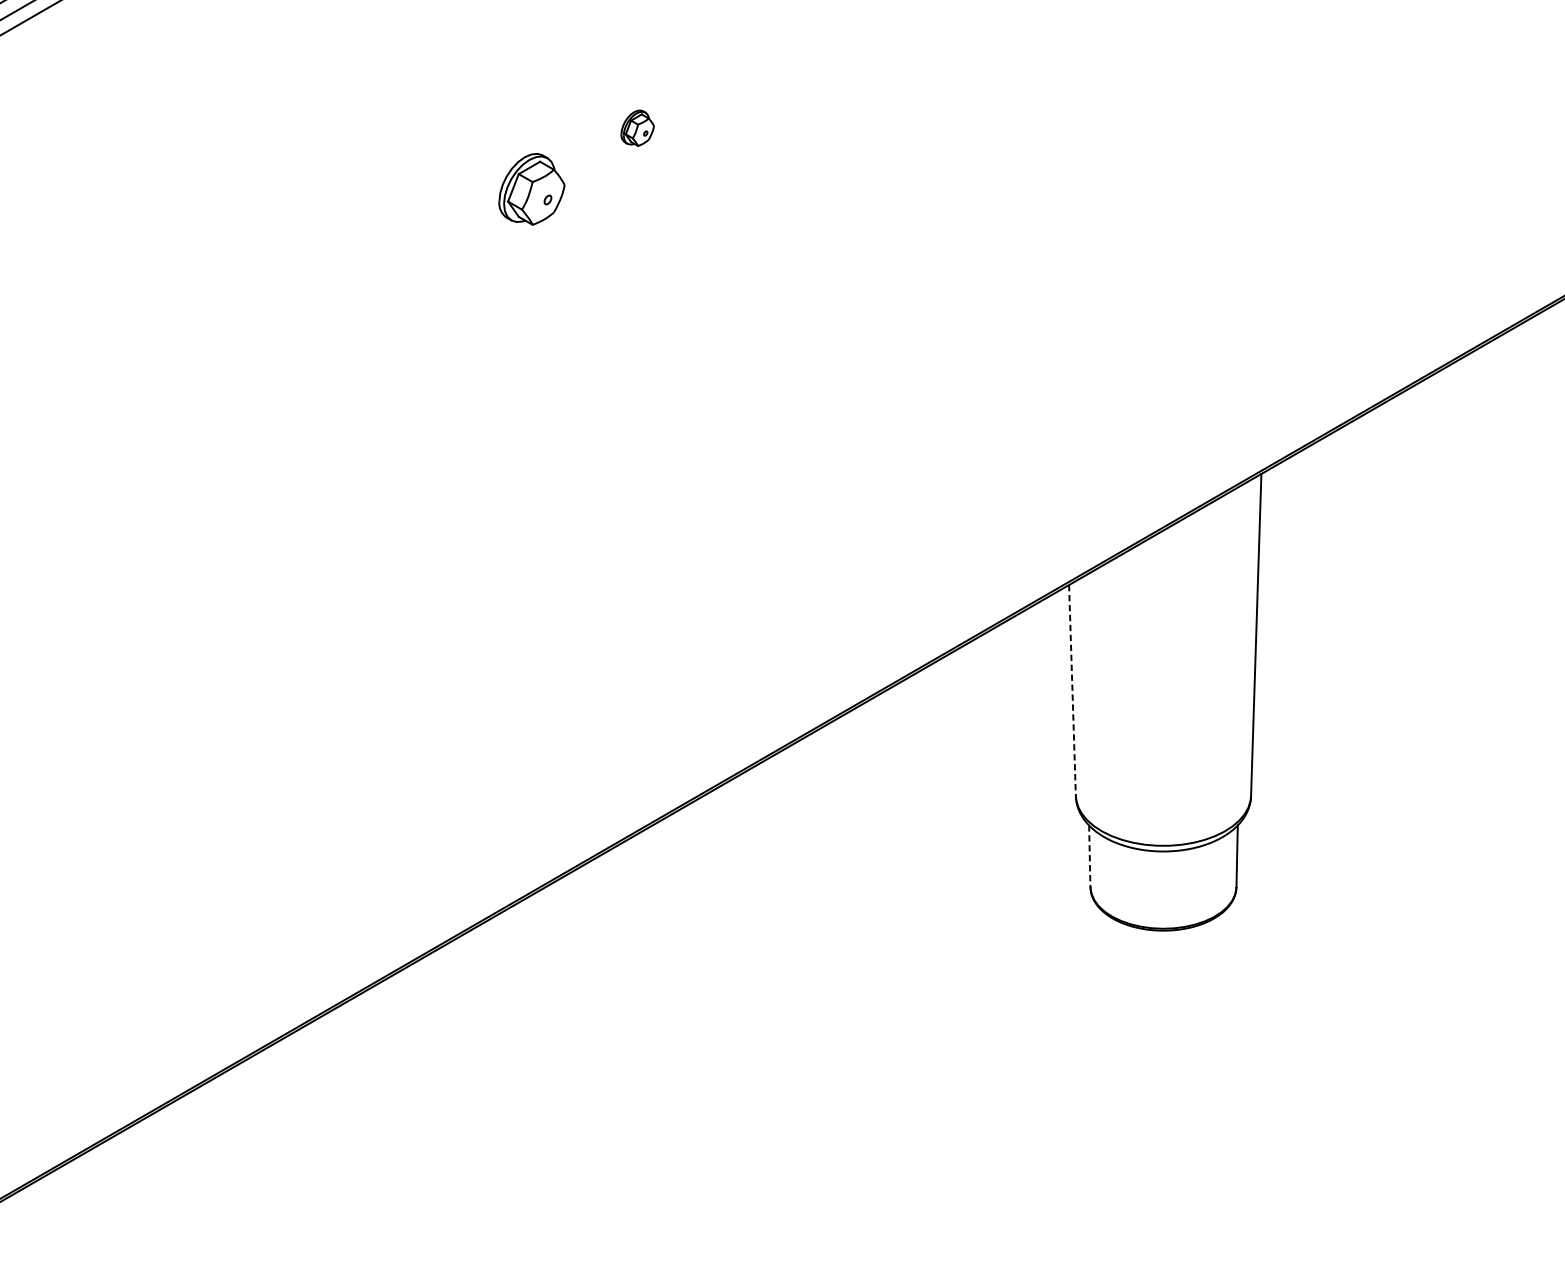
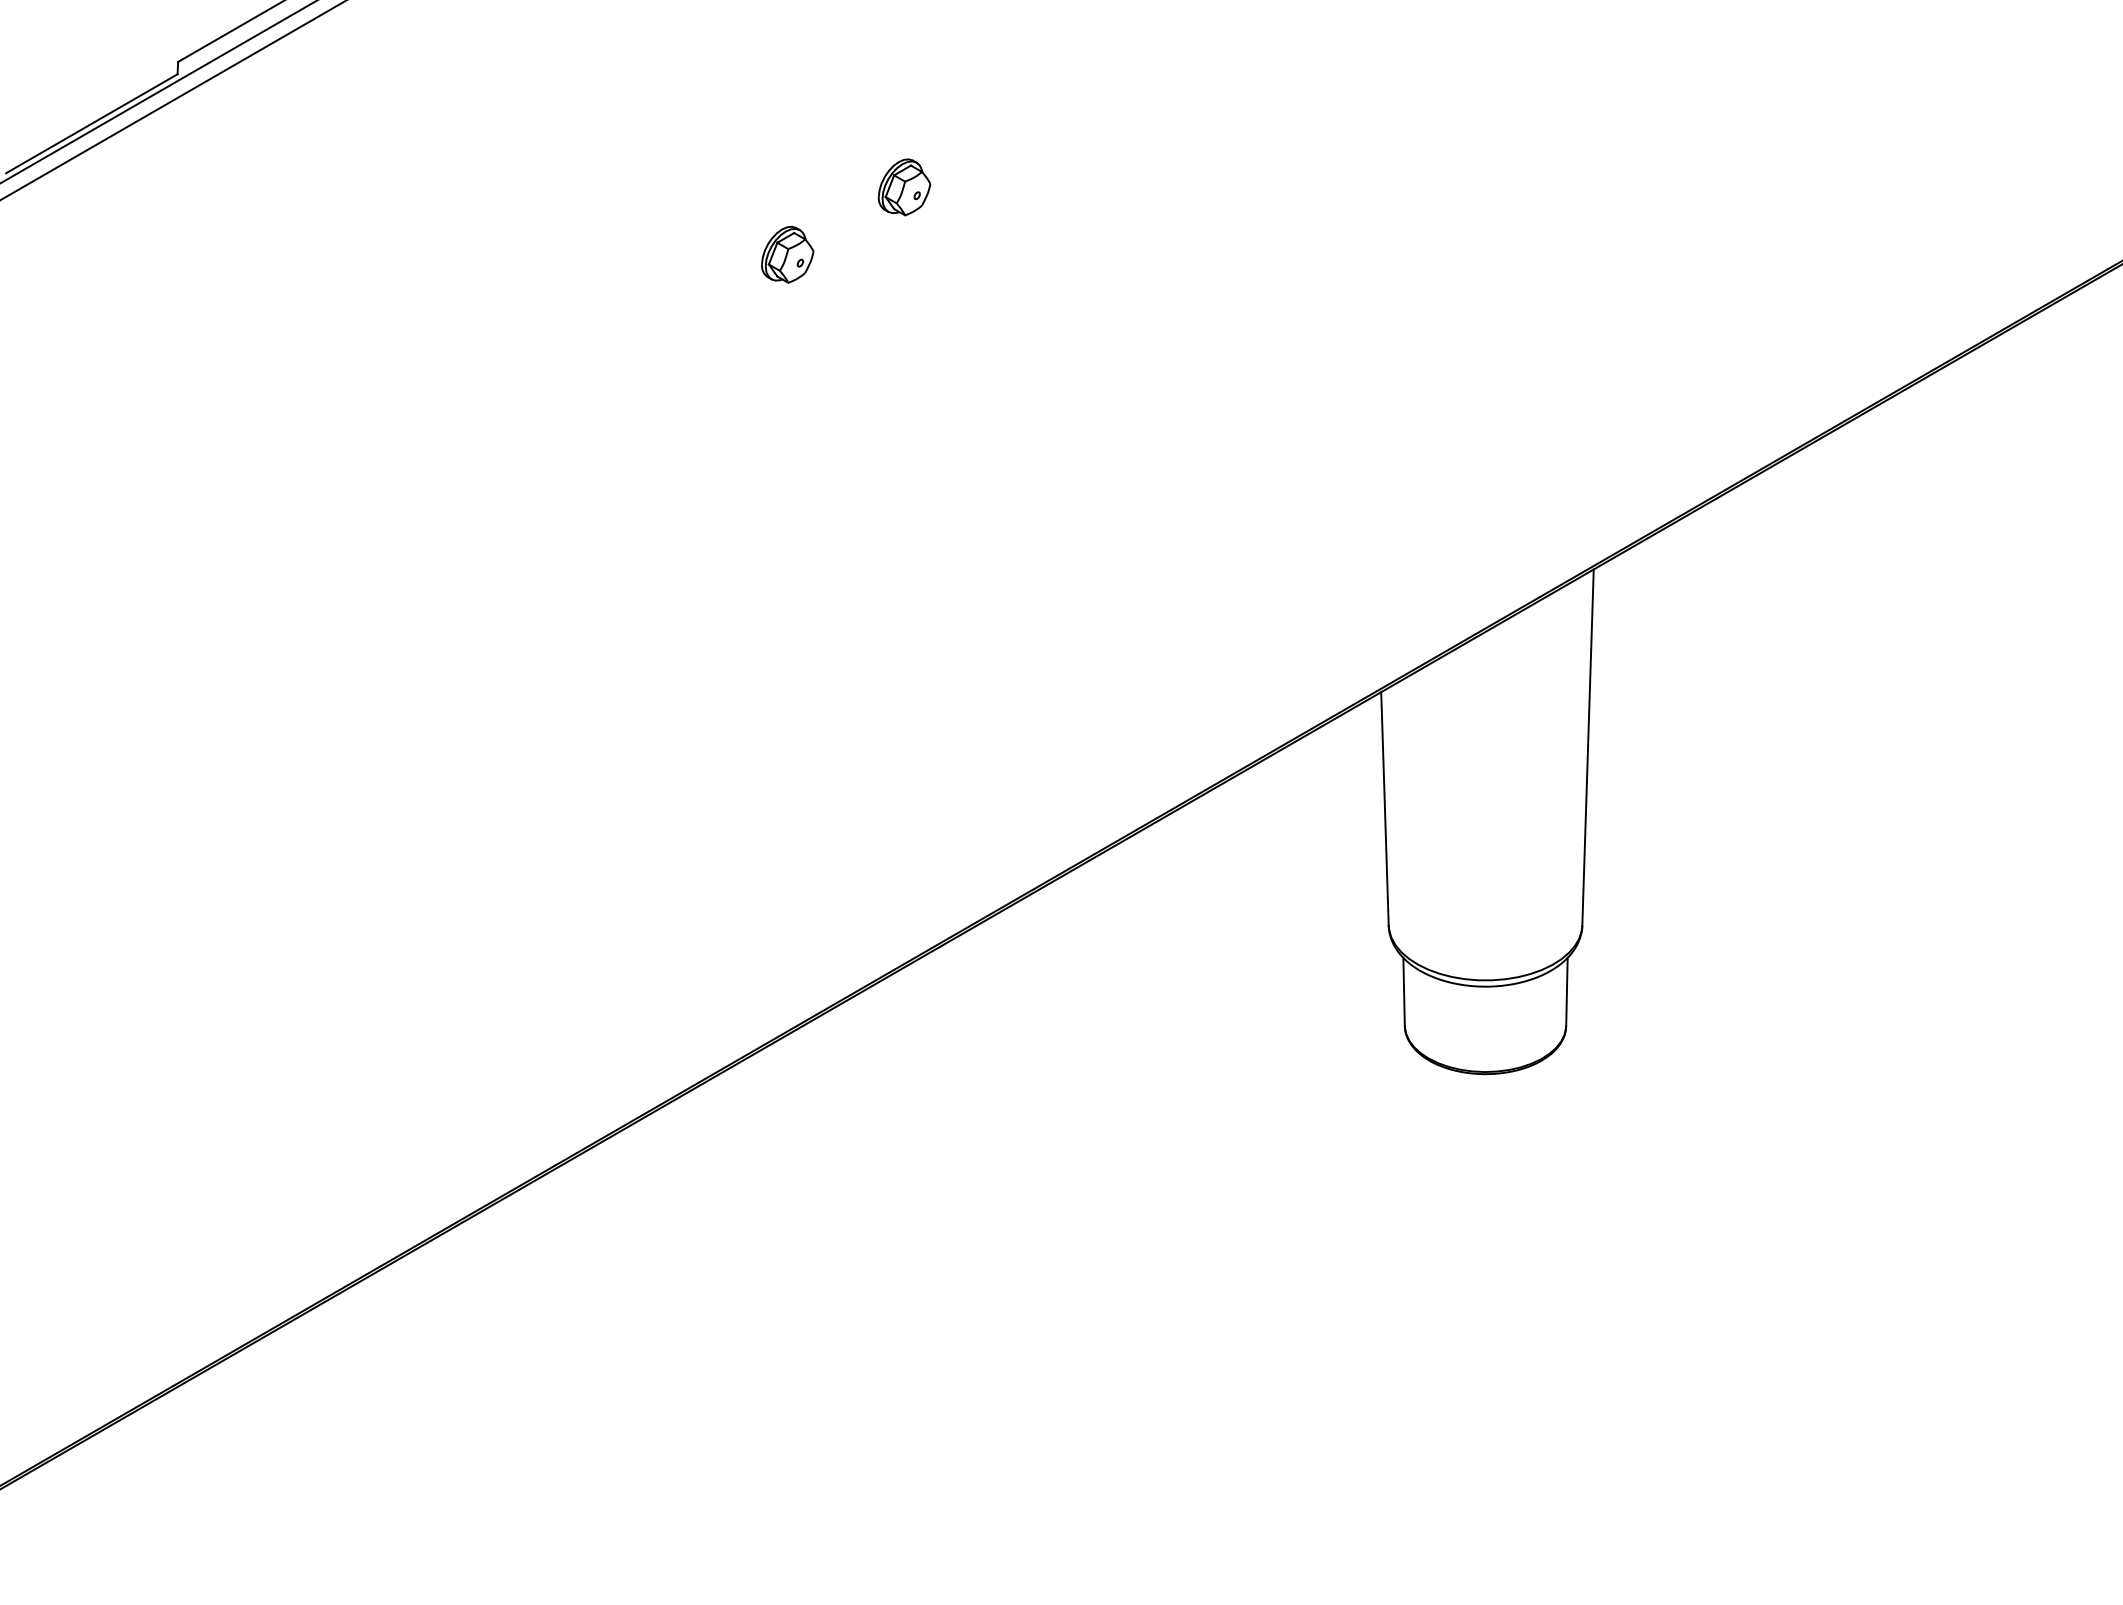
part: (637, 128) -> (904, 187), size x1.43
part: (531, 188) -> (787, 254), size x0.71
line: (1072, 690) -> (1384, 808), dashed -> solid
line: (1090, 856) -> (1404, 992), dashed -> solid

